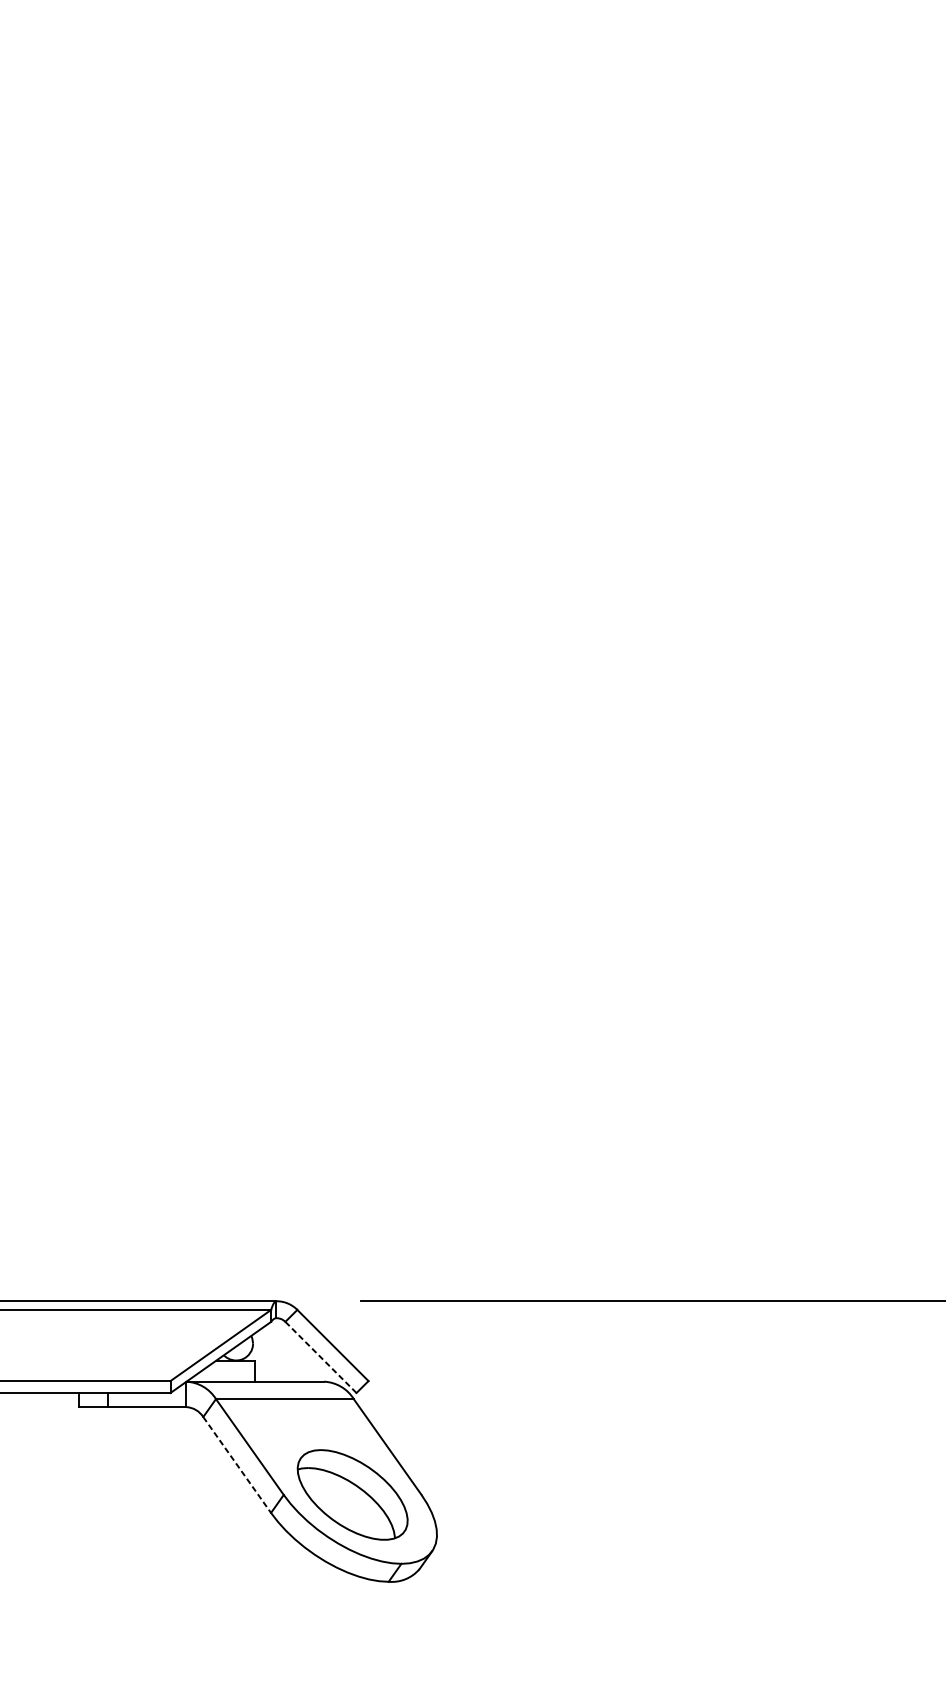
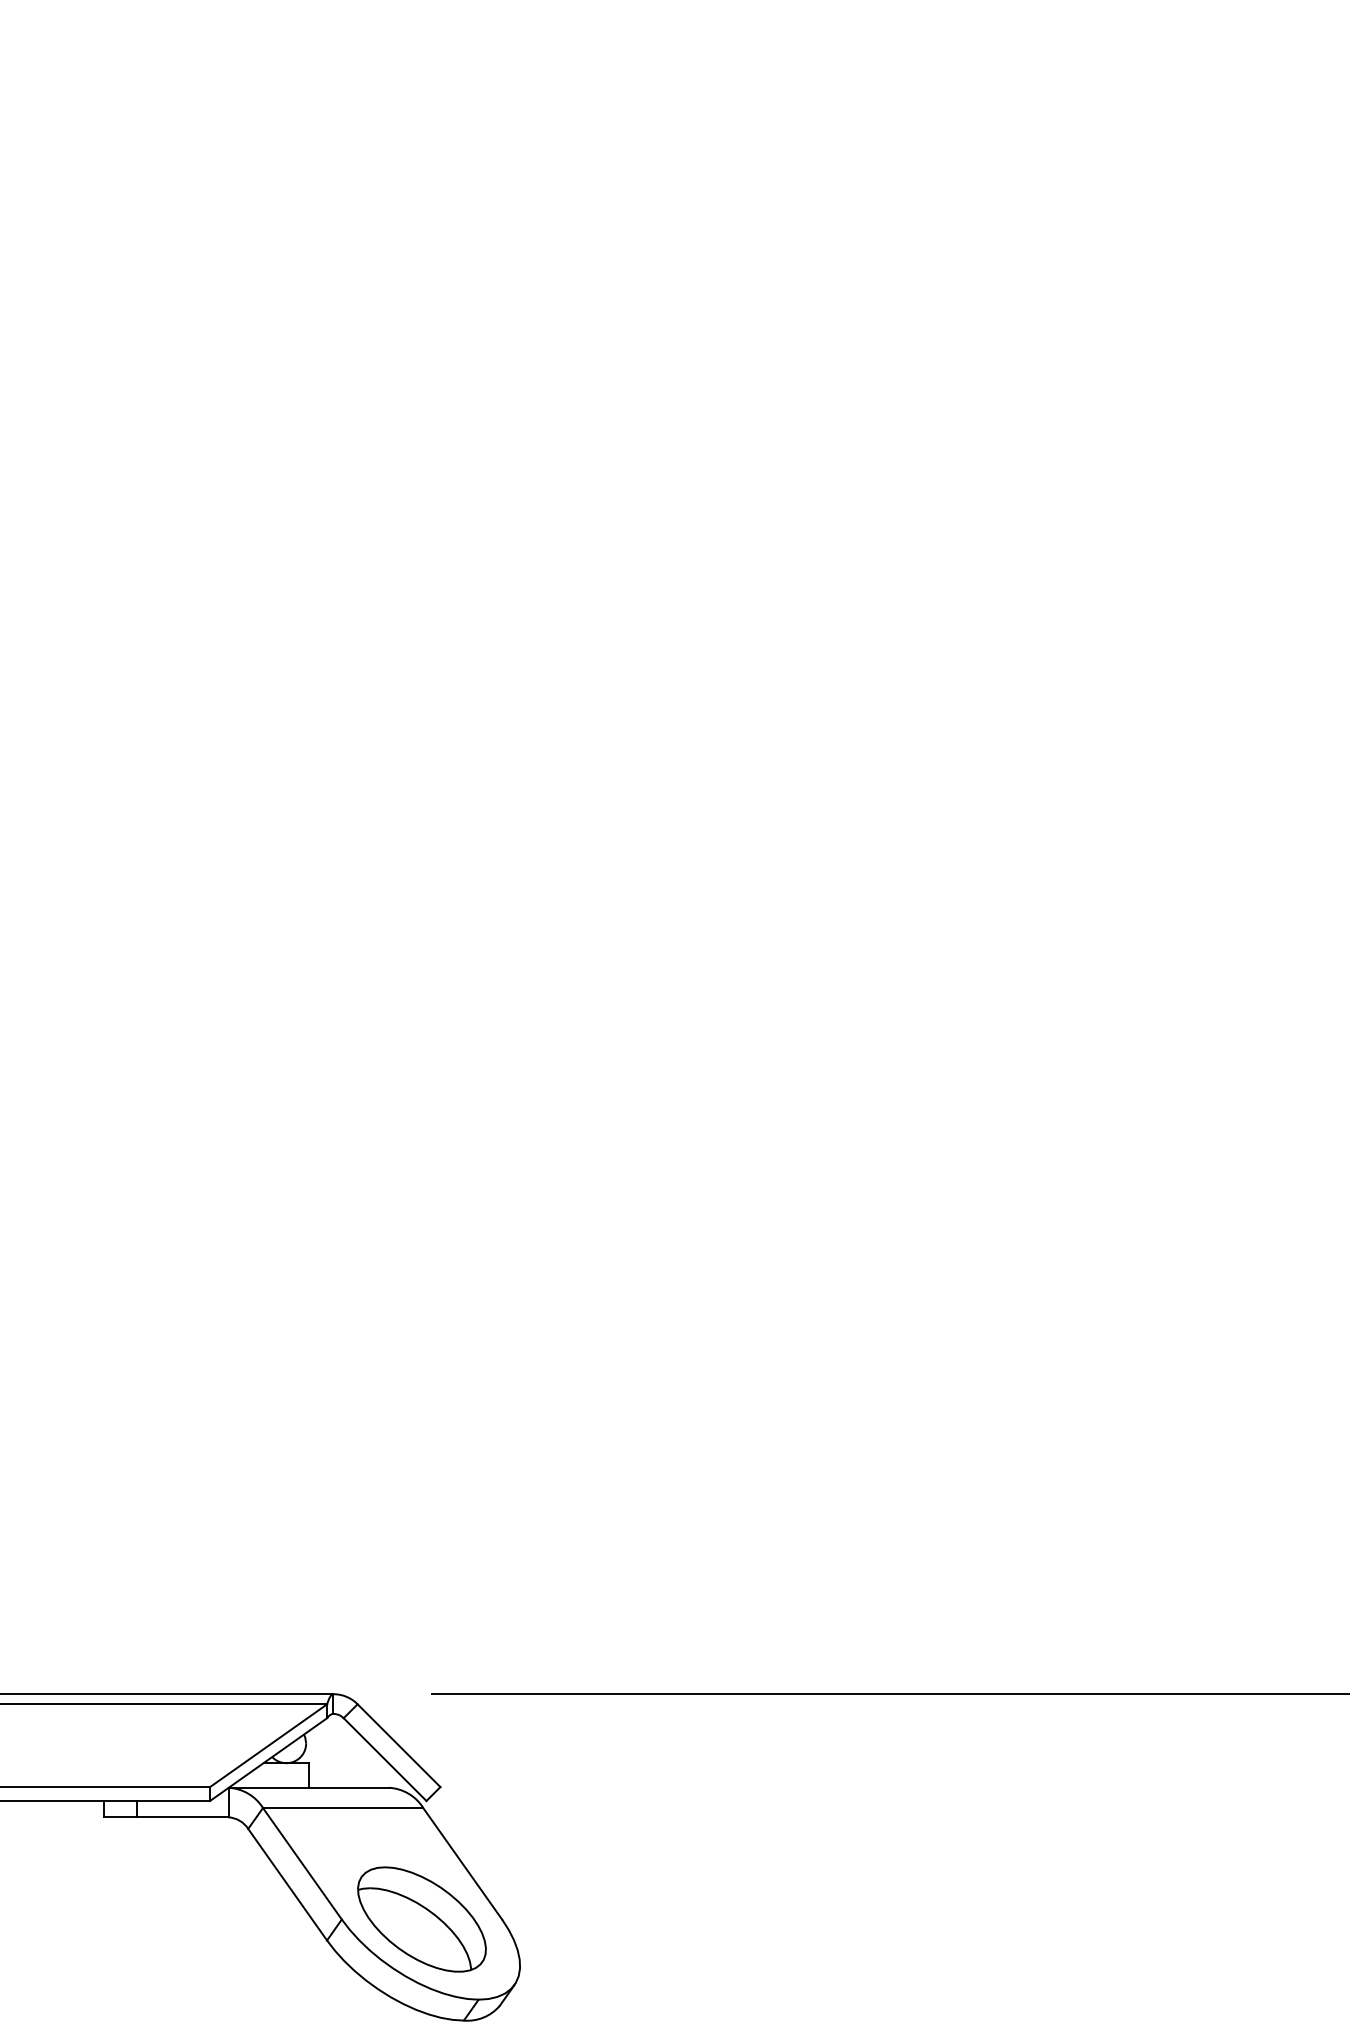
line: (321, 1357) -> (385, 1759), dashed -> solid
line: (237, 1465) -> (287, 1885), dashed -> solid

